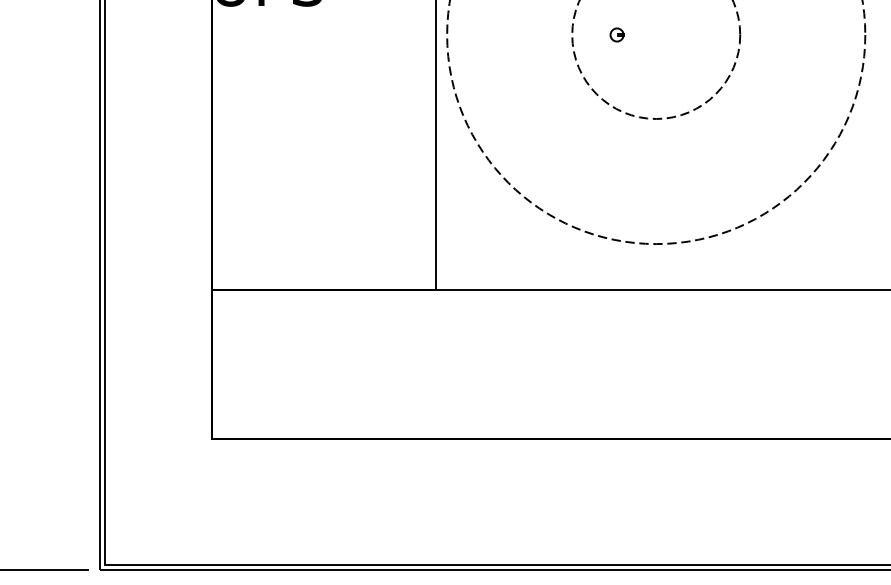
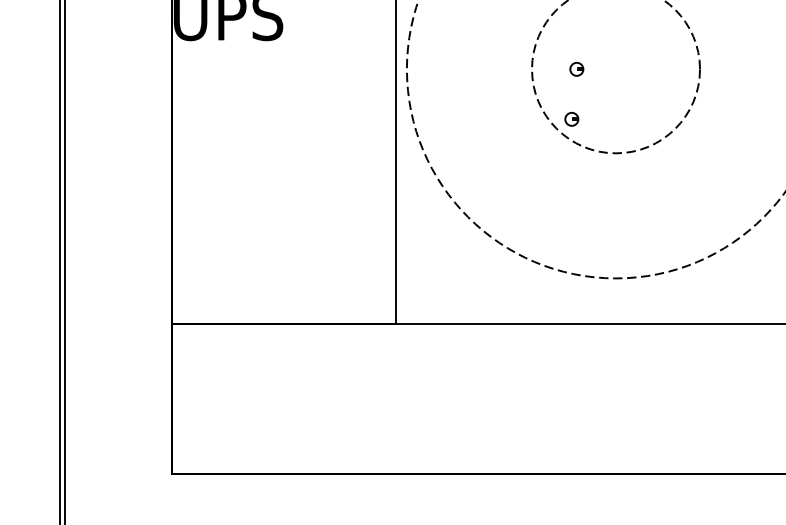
part: (611, 84) -> (571, 118), added

